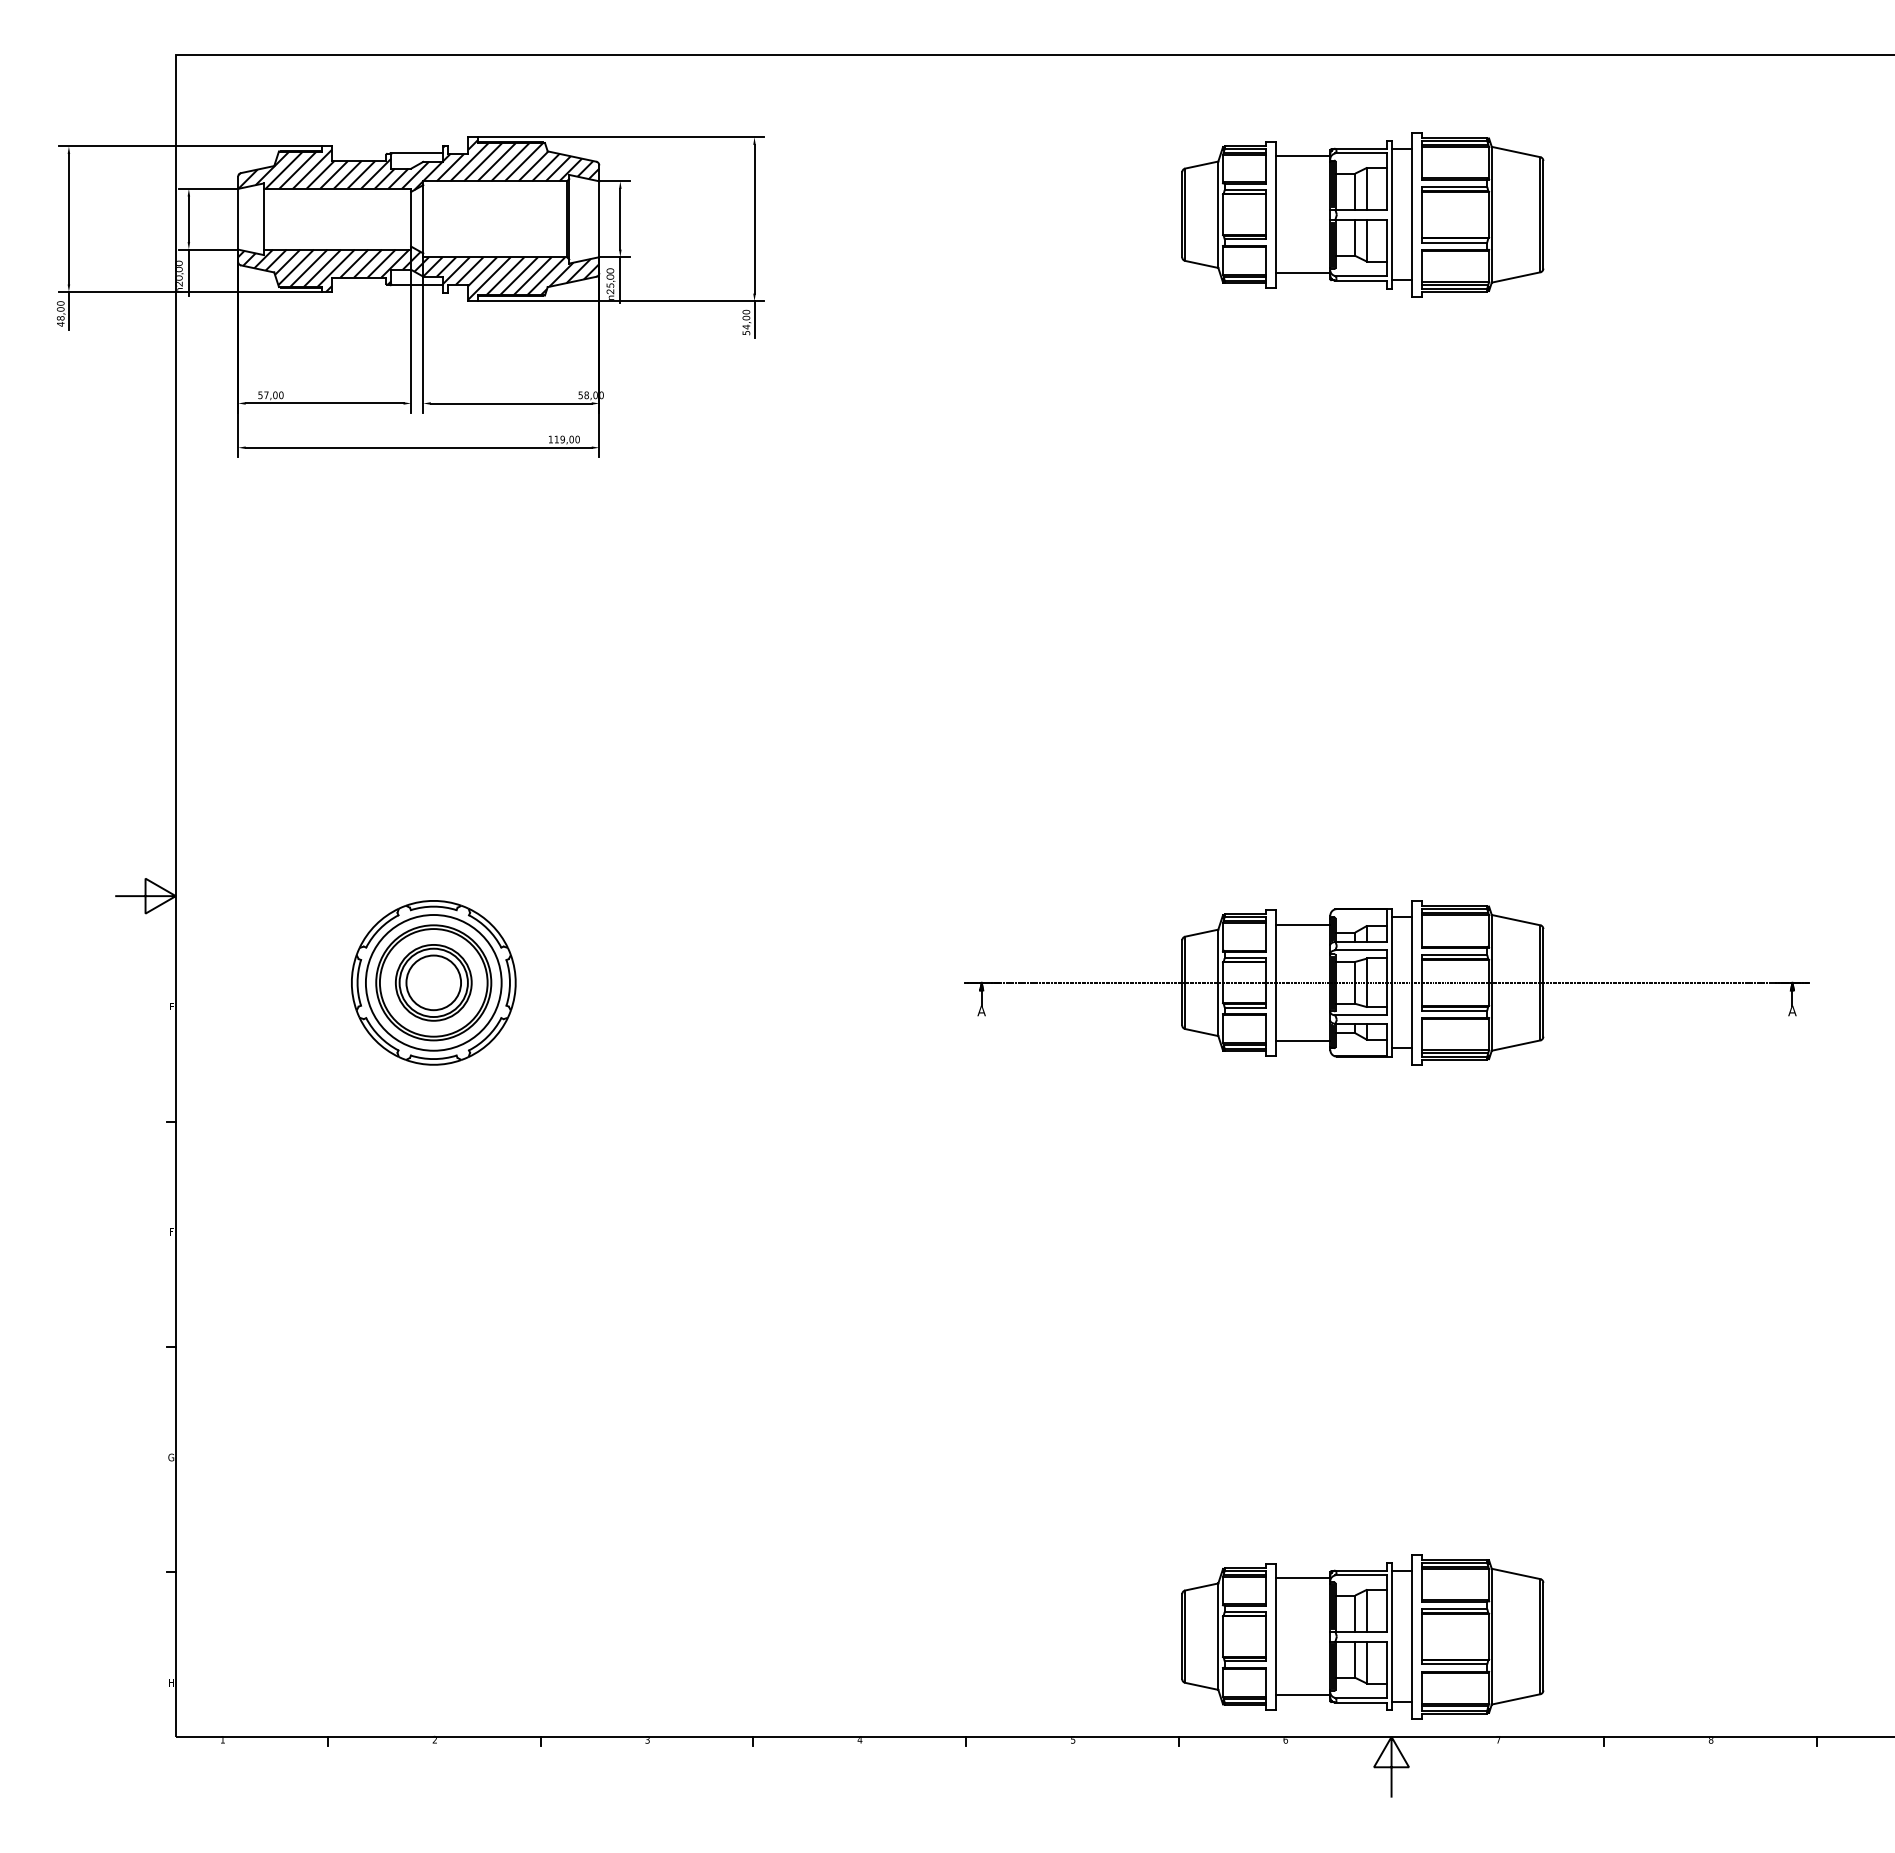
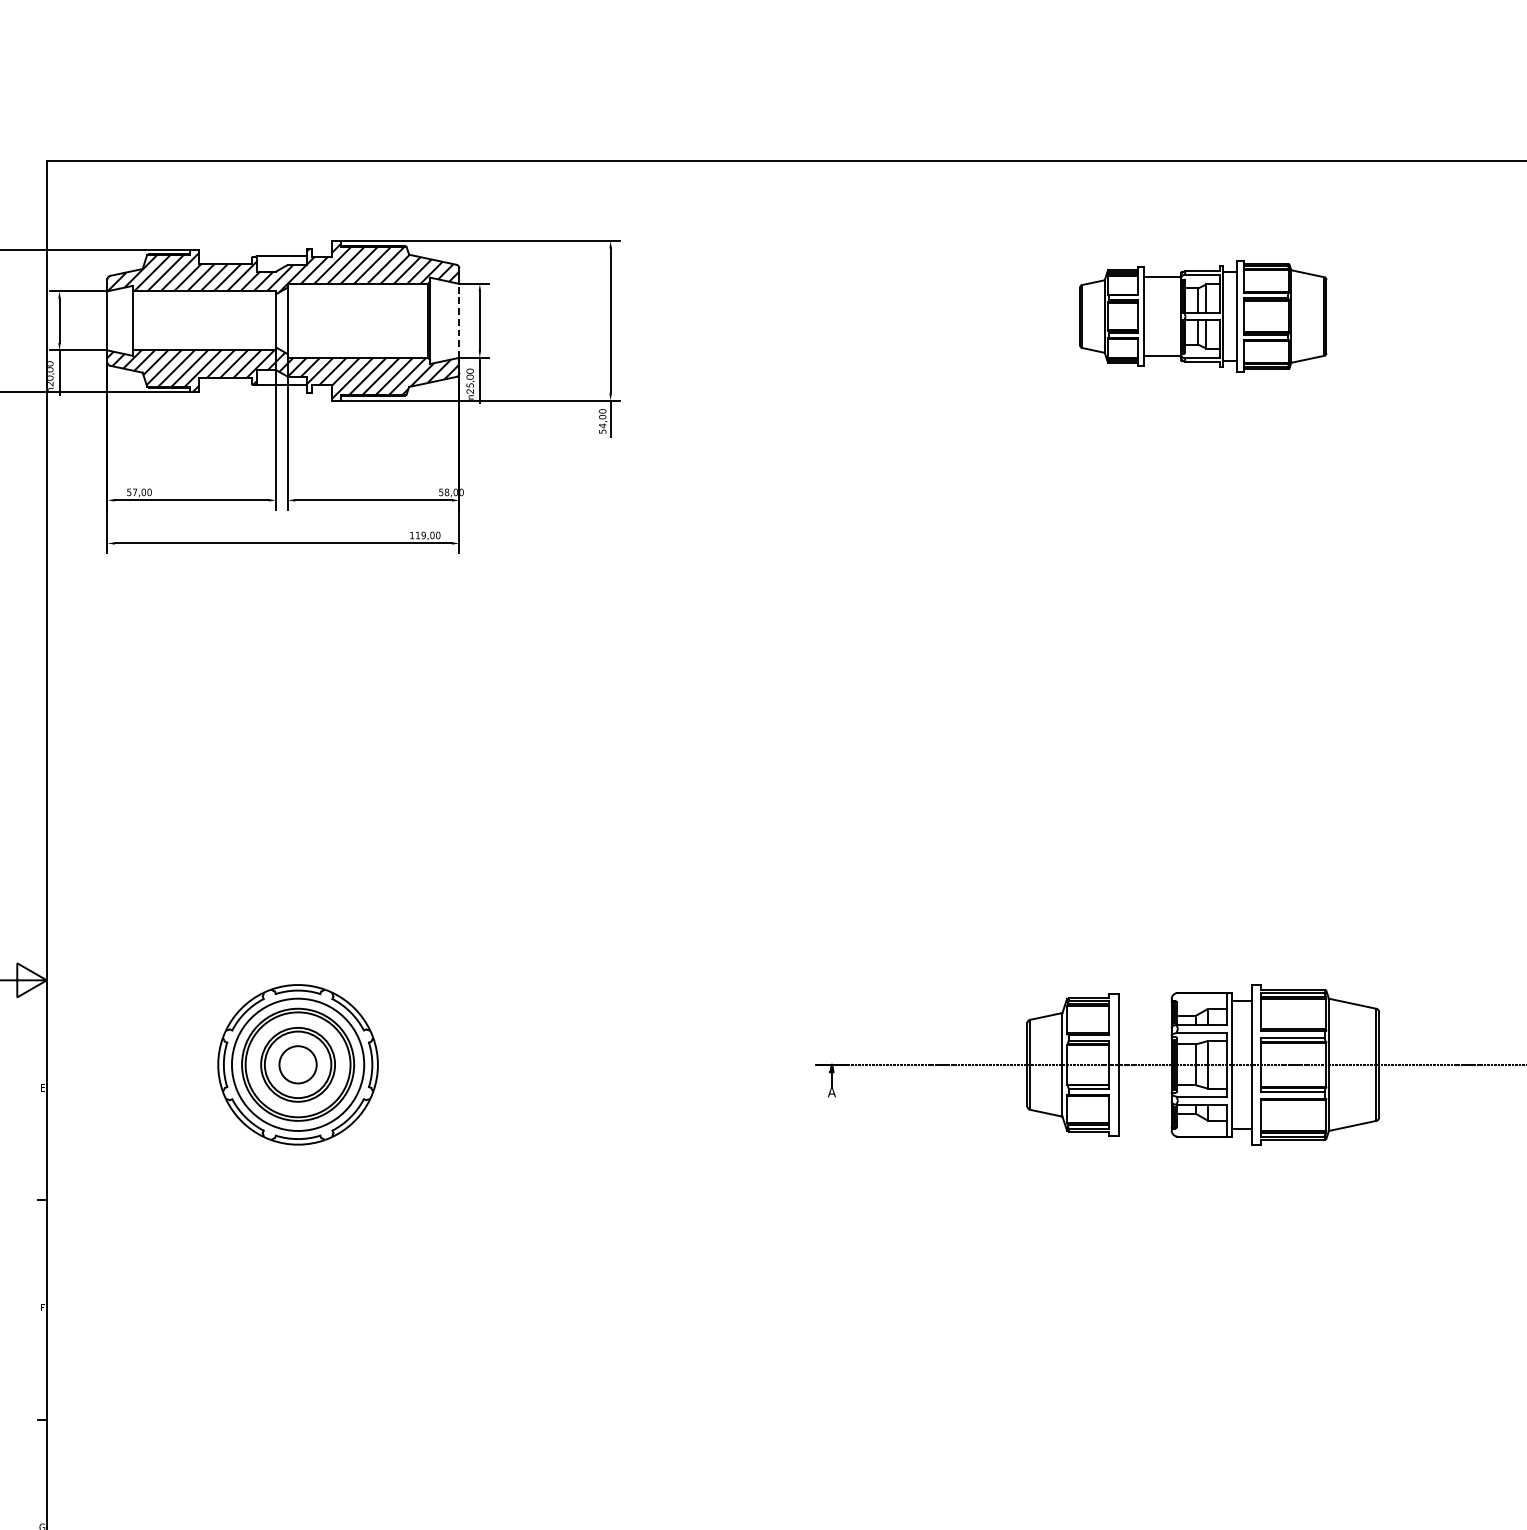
part: (1362, 214) -> (1202, 316), size x0.7
line: (599, 219) -> (459, 321), solid -> dashed
line: (1303, 924) -> (1145, 1007), removed
circle: (433, 982) -> (297, 1064), size x0.7
line: (1303, 1041) -> (1145, 1121), removed

